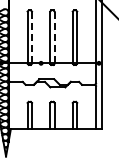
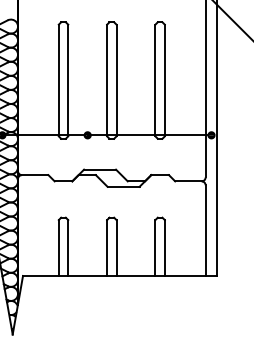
line: (32, 38) -> (69, 82), dashed -> solid
line: (54, 38) -> (116, 82), dashed -> solid

